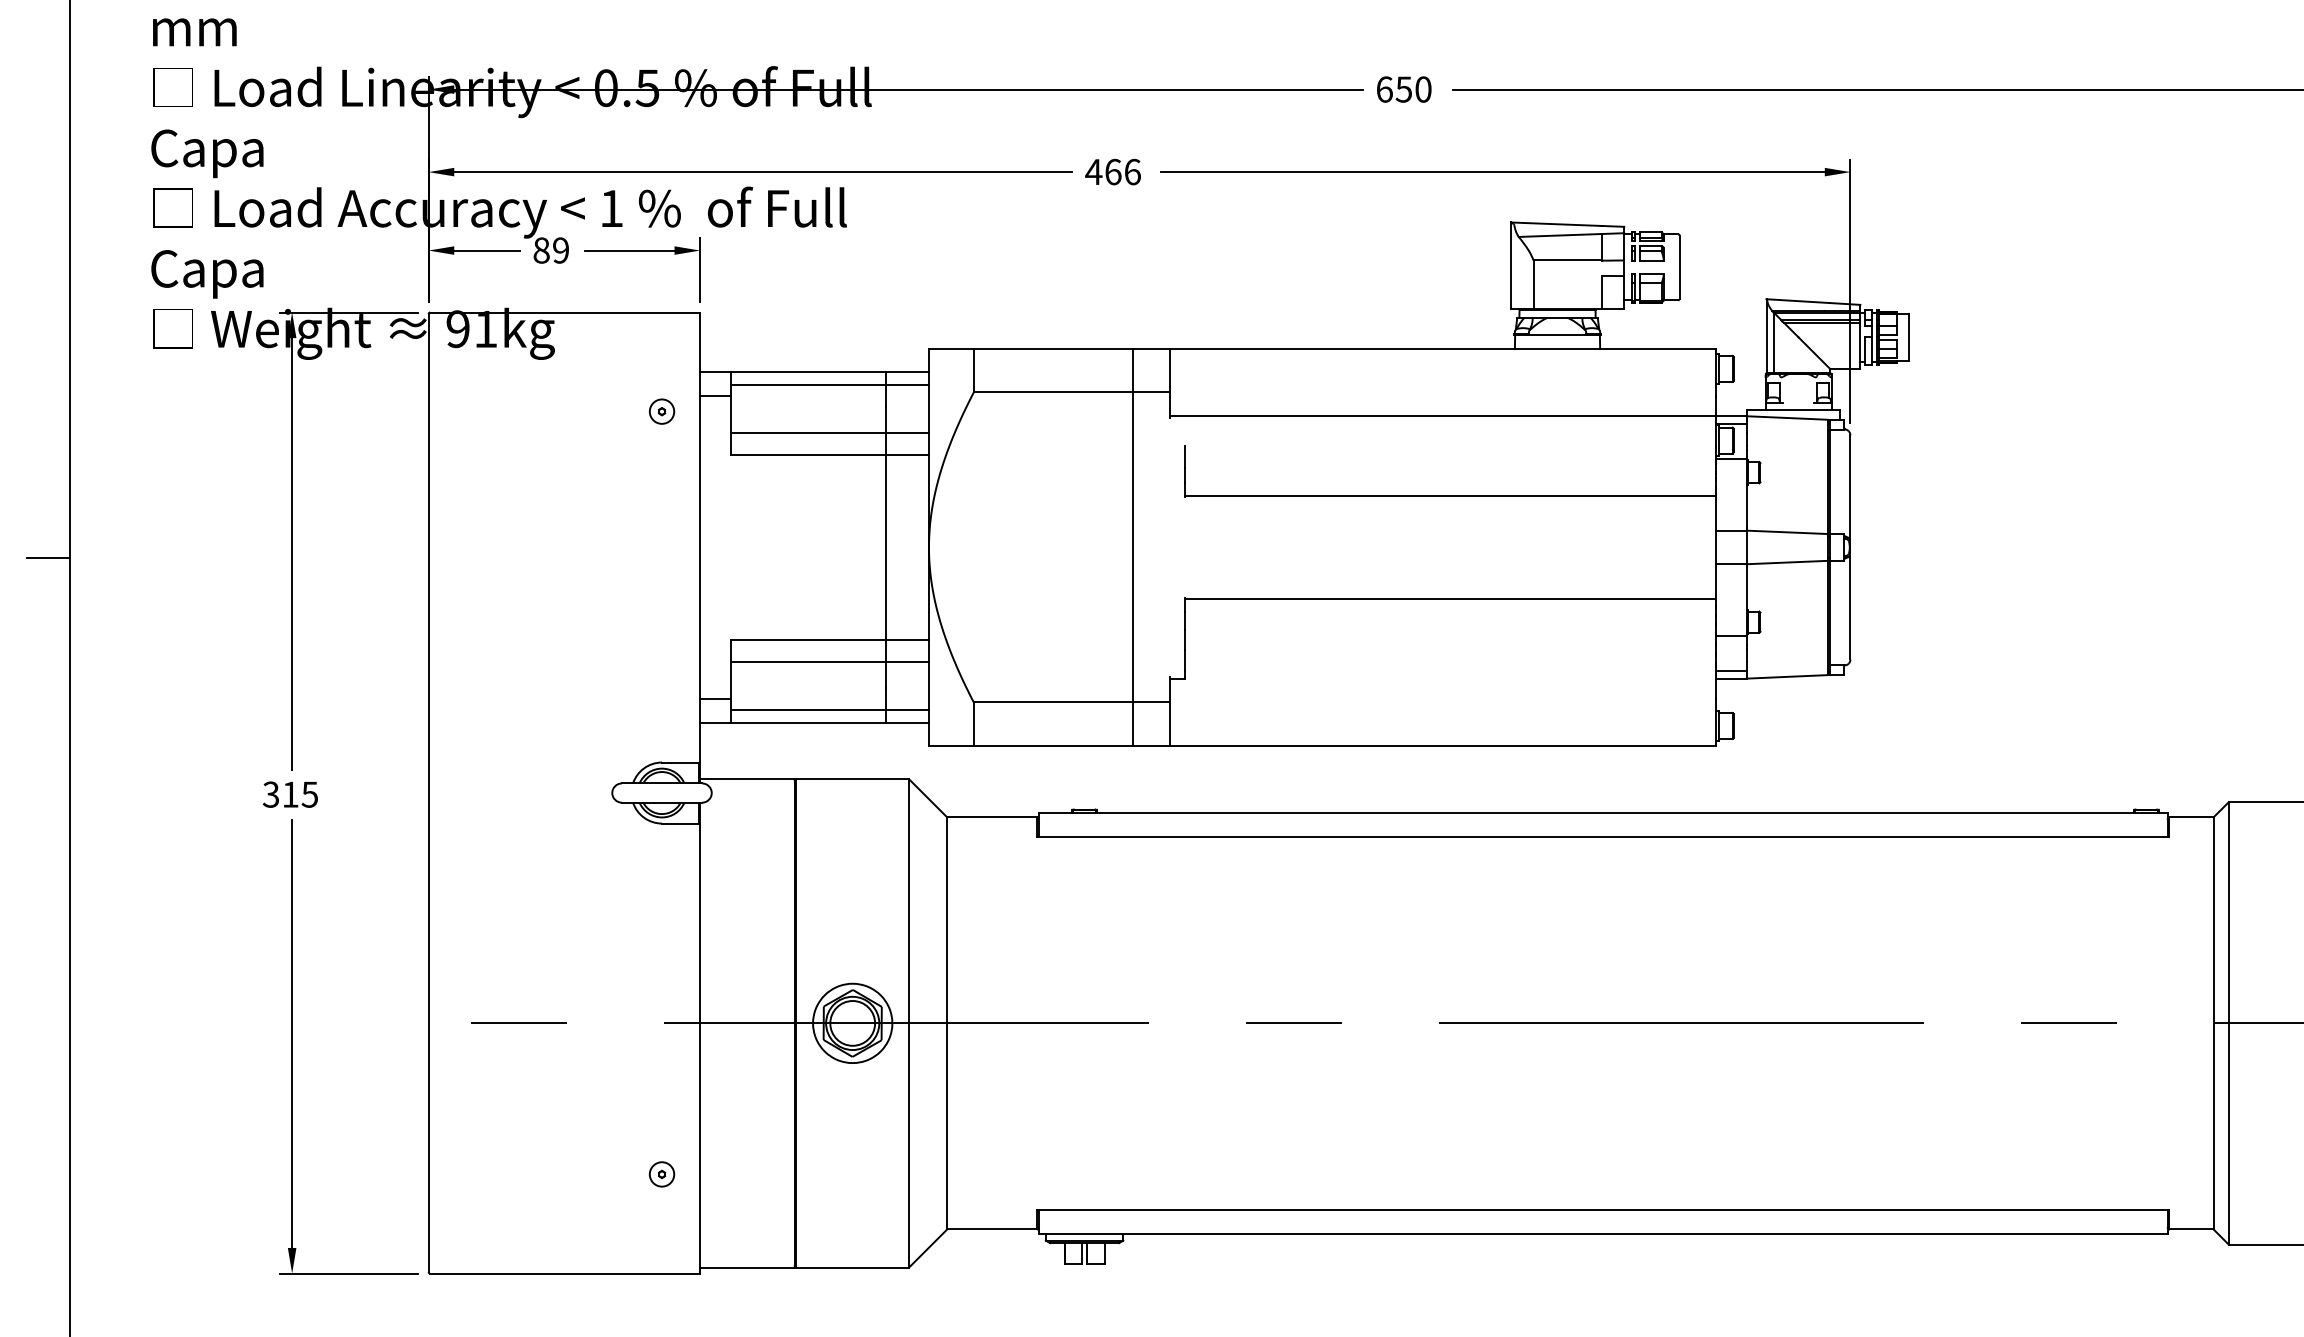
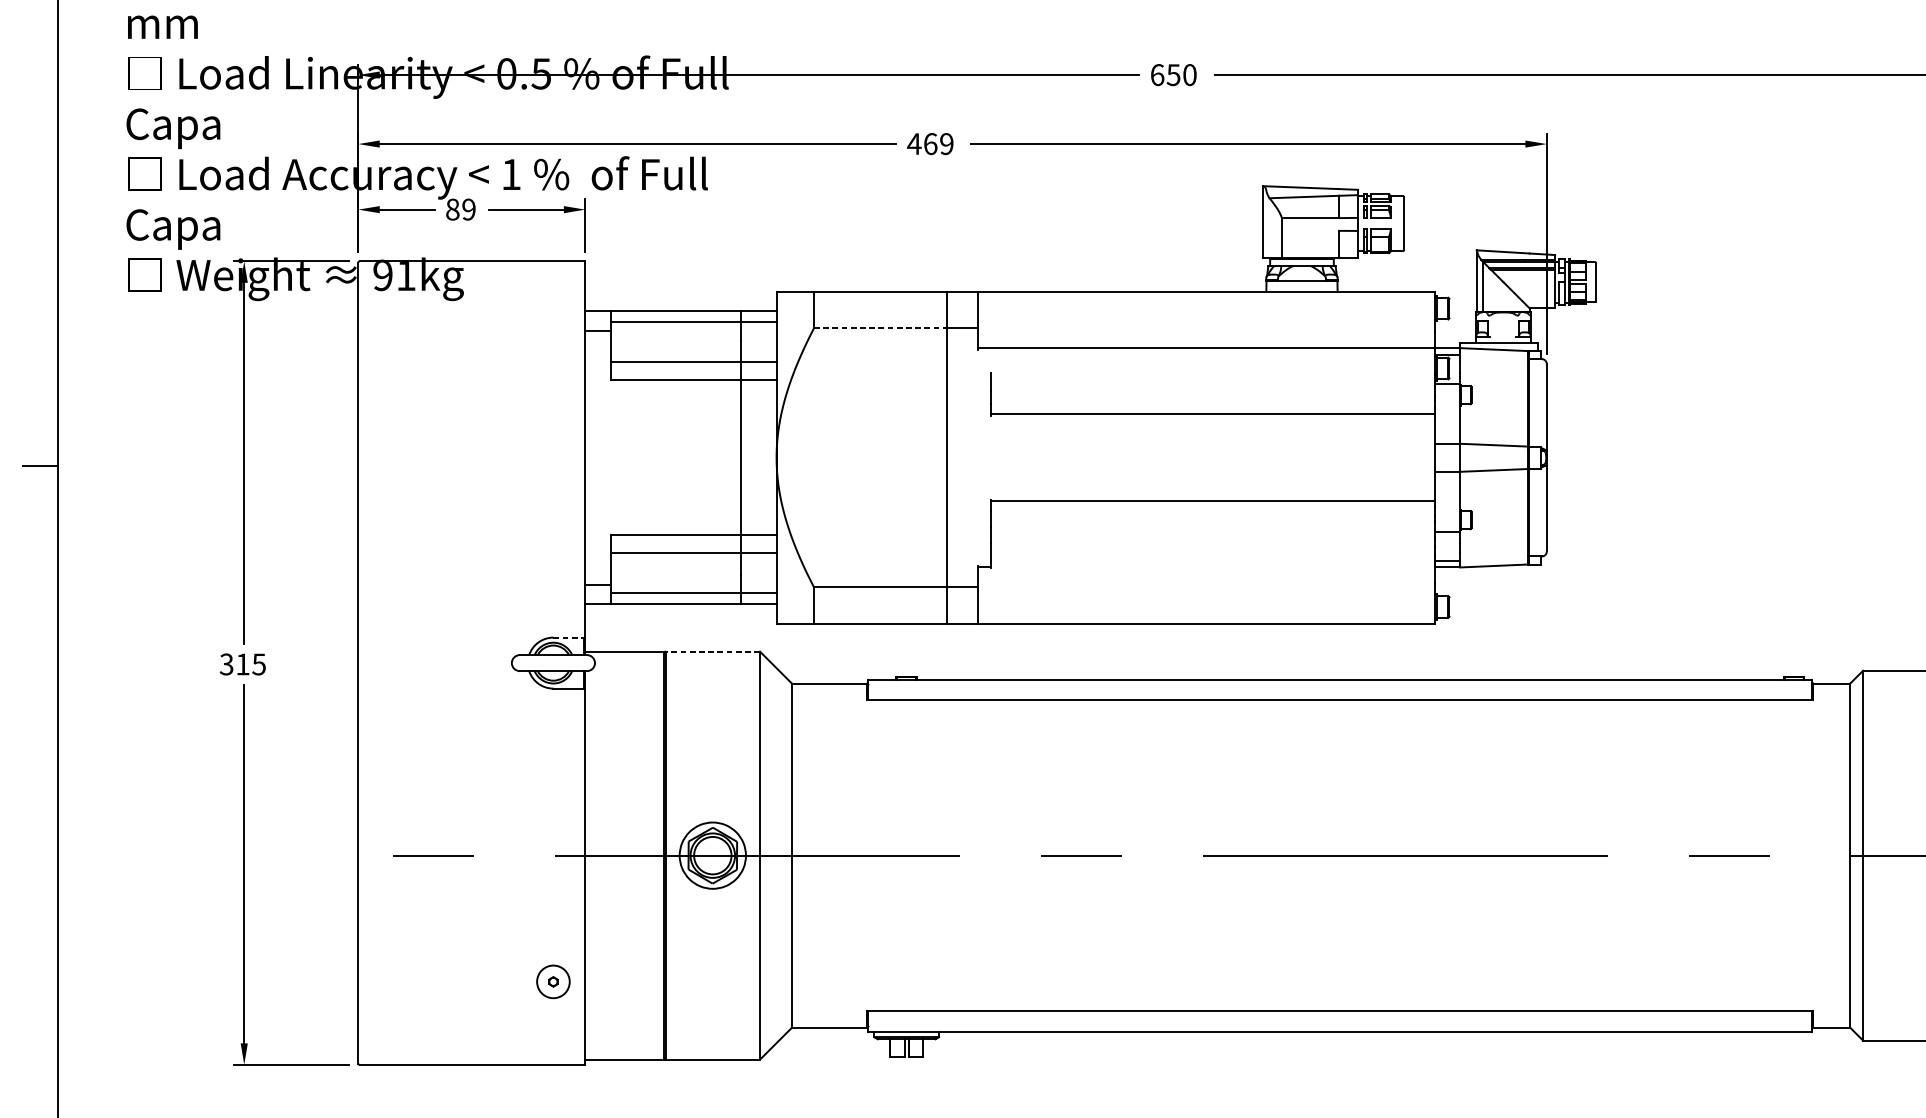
text: (1132, 171) -> (946, 143), 466 -> 469
line: (1053, 392) -> (880, 328), solid -> dashed
part: (661, 411) -> (552, 344), removed
line: (681, 762) -> (569, 637), solid -> dashed
line: (852, 779) -> (712, 651), solid -> dashed
part: (661, 1174) -> (552, 981), size x1.6

